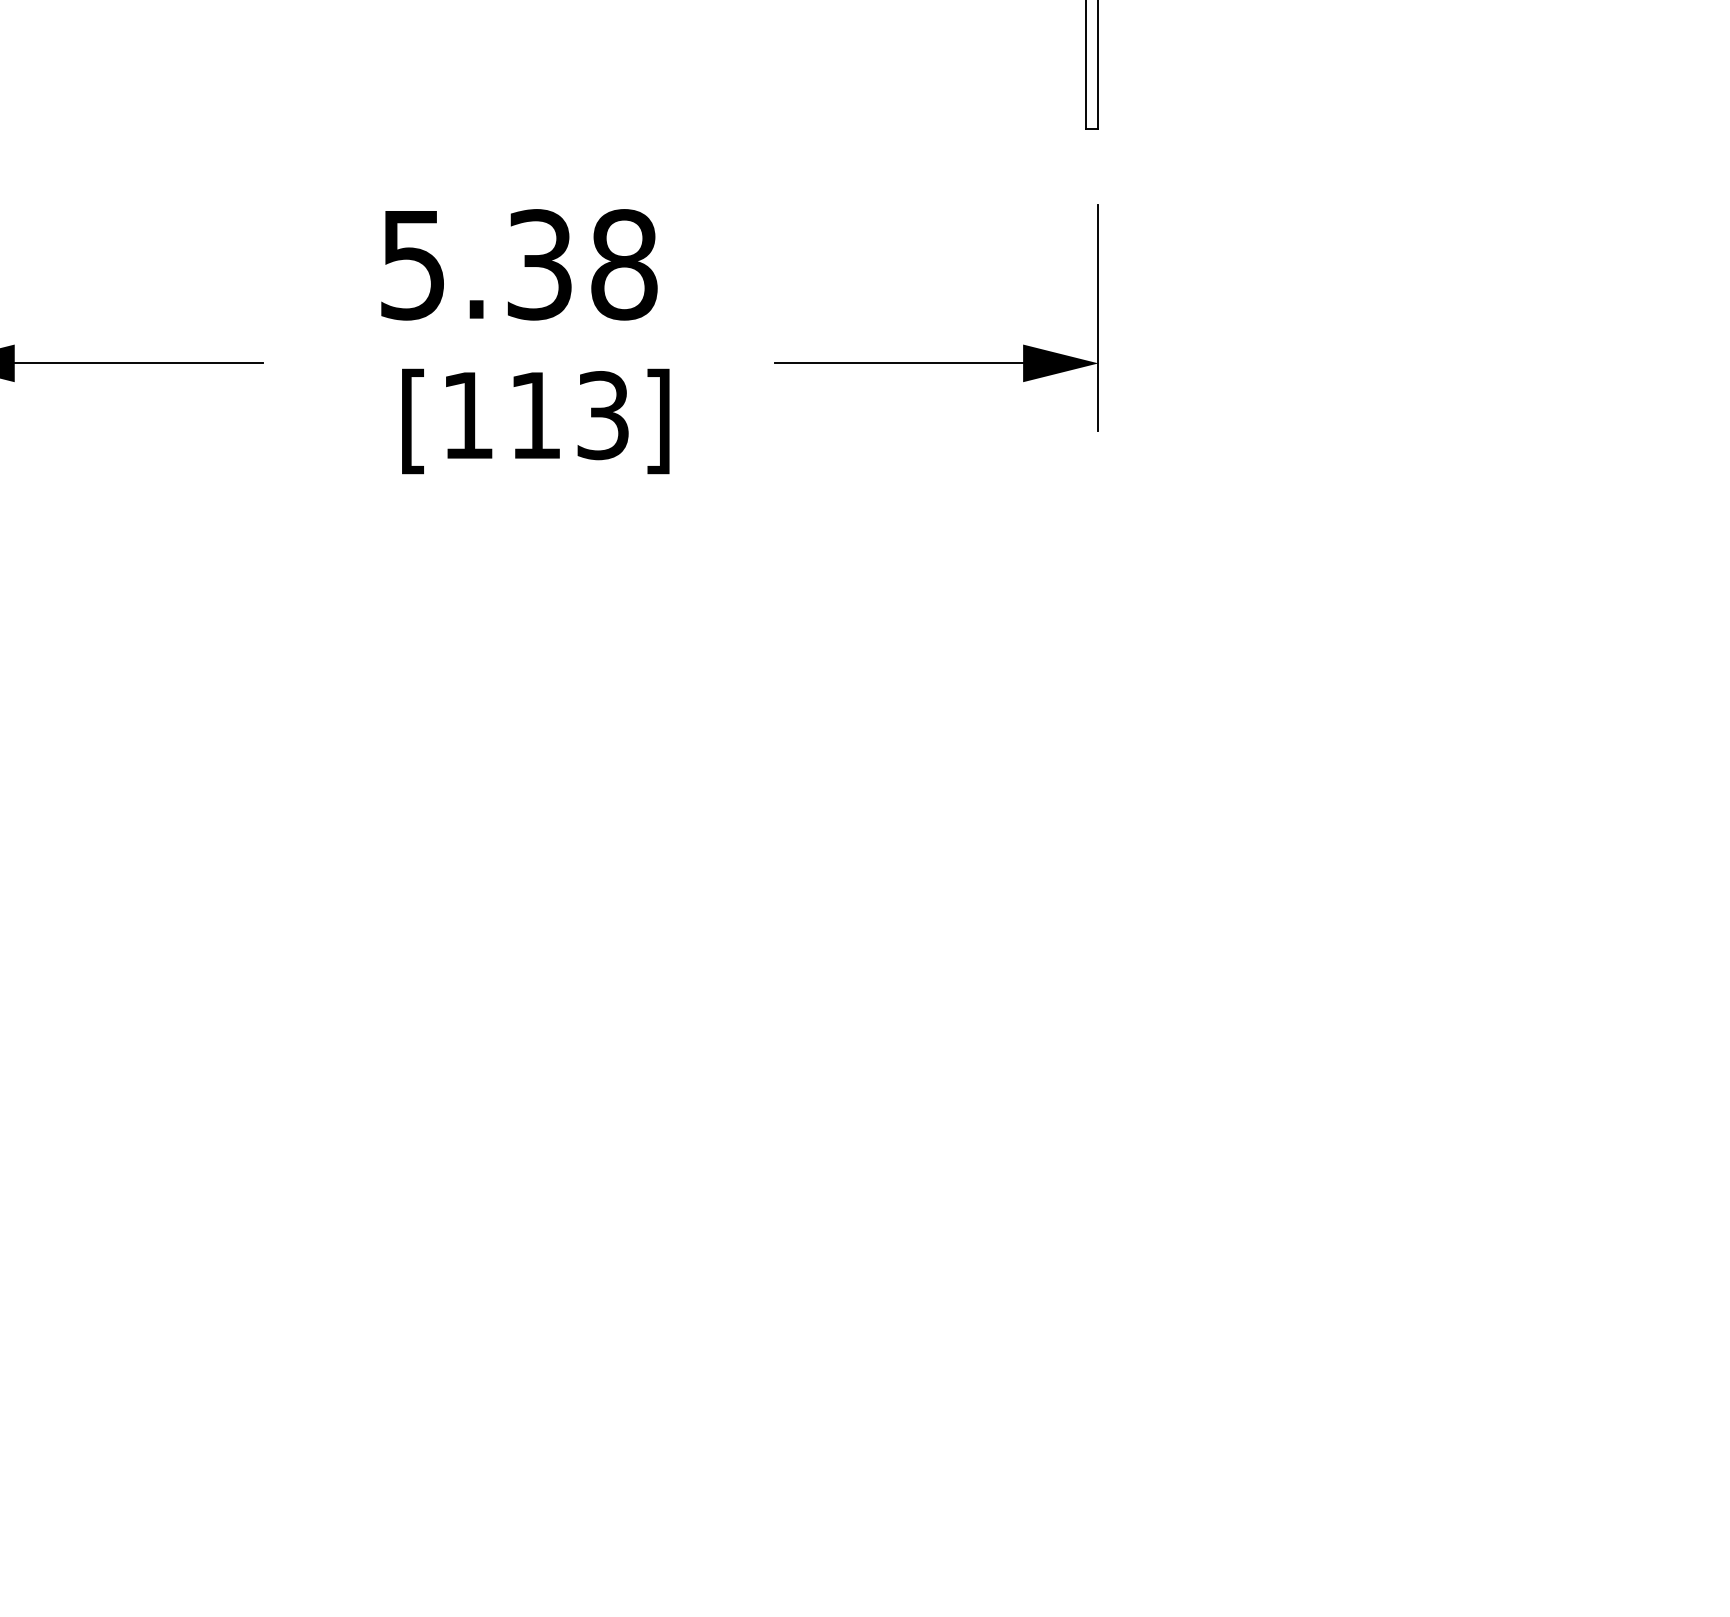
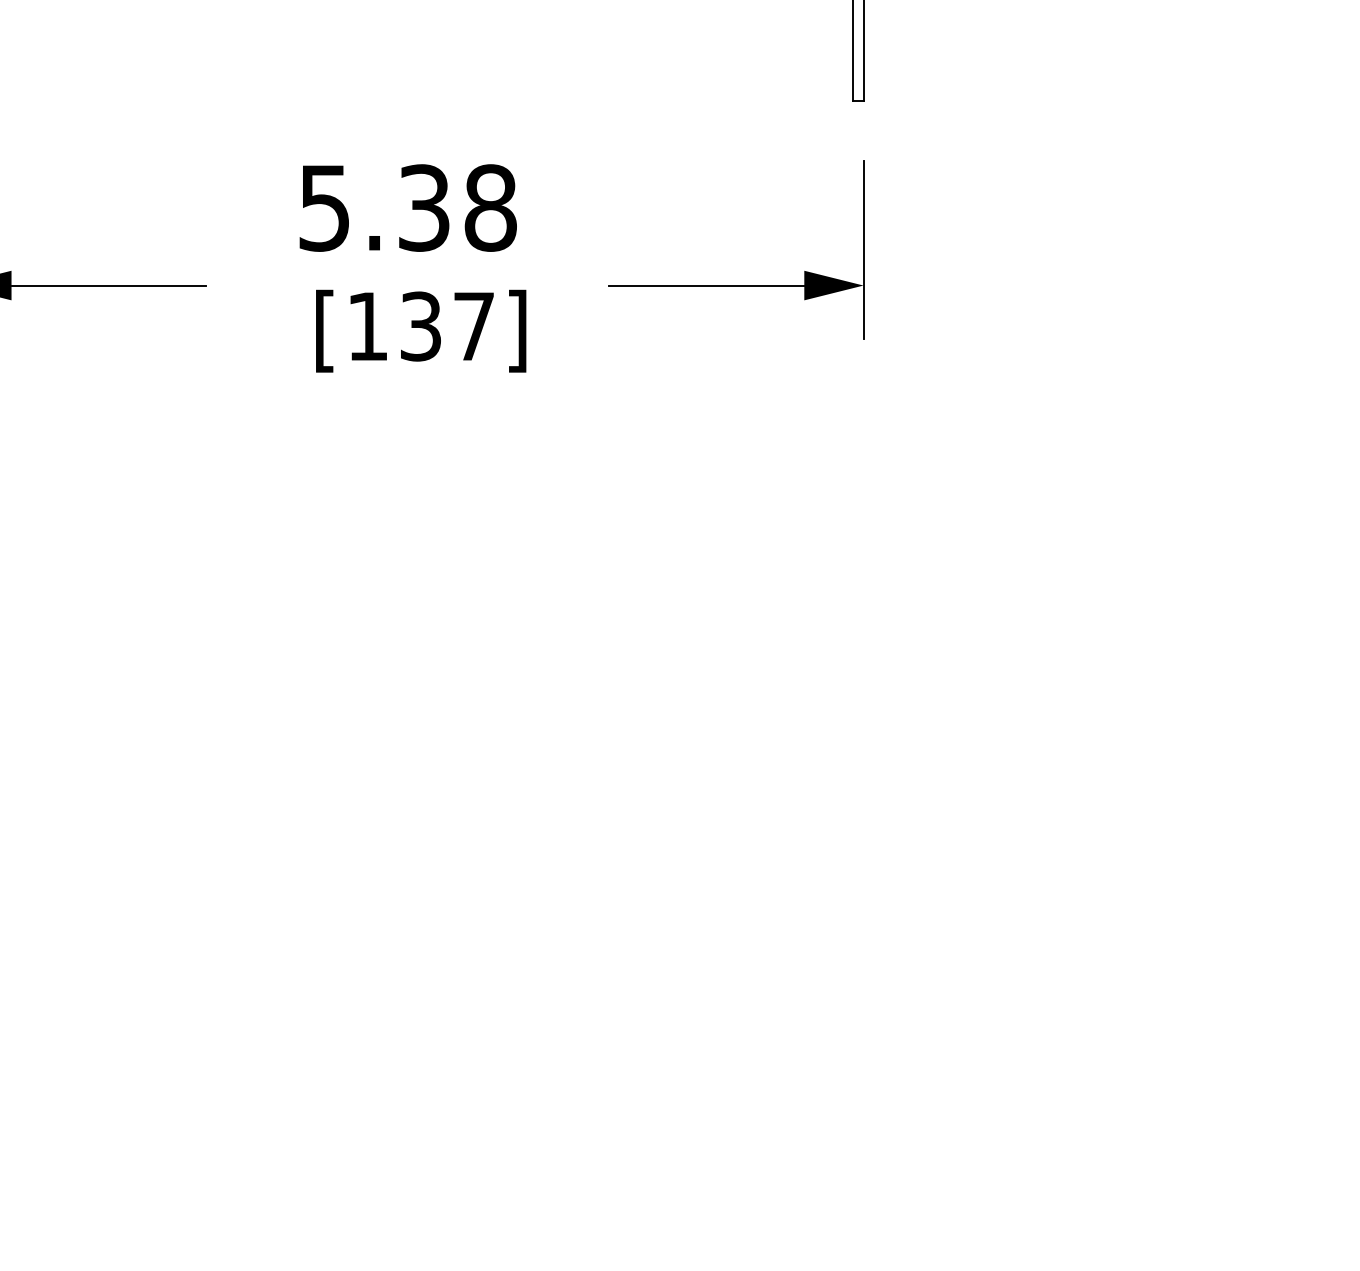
text: (569, 415) -> (447, 326), [113] -> [137]

